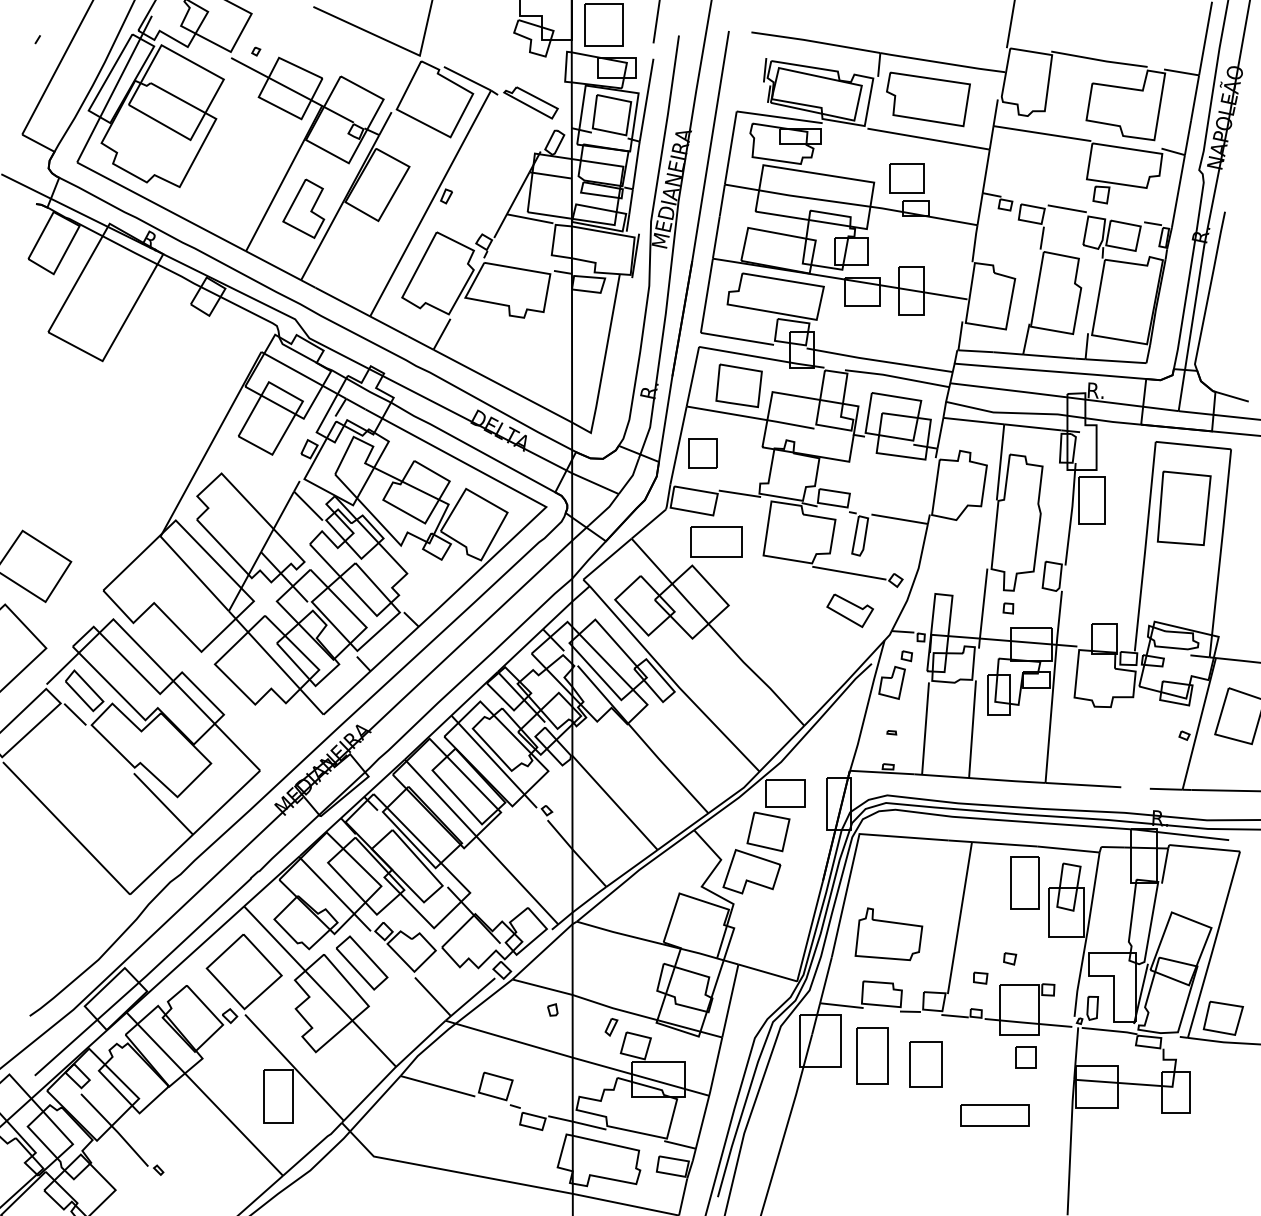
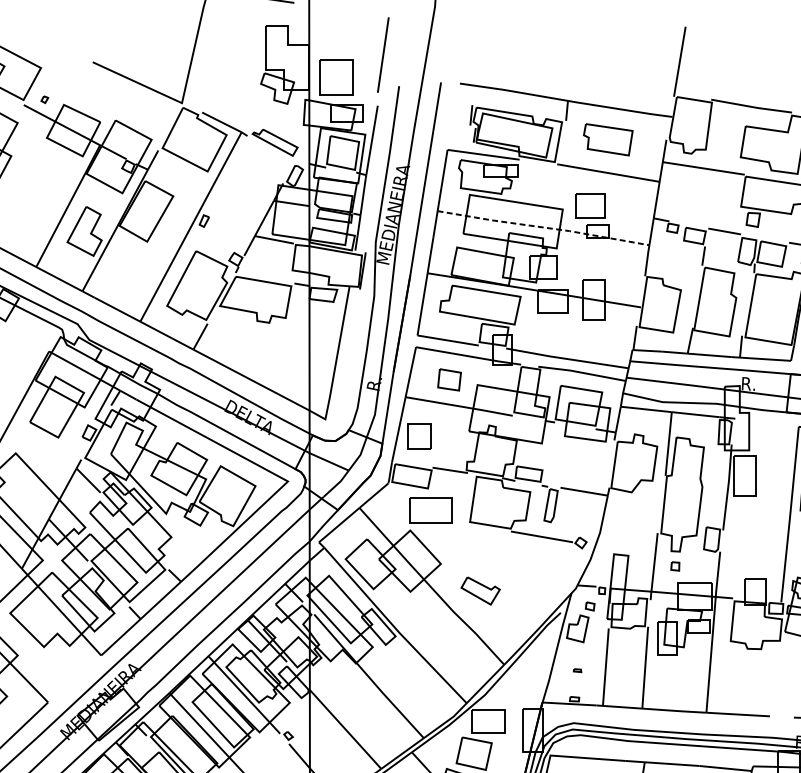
part: (928, 99) -> (608, 139), size x0.7
line: (851, 204) -> (543, 227), solid -> dashed
part: (738, 385) -> (449, 379), size x0.6
part: (849, 610) -> (480, 590), moved

